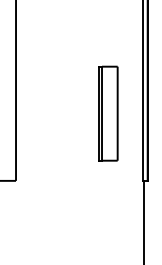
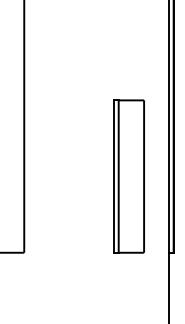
part: (107, 113) -> (128, 176), size x1.43

